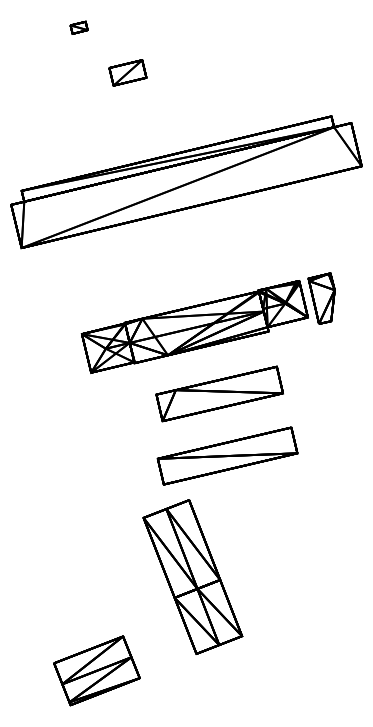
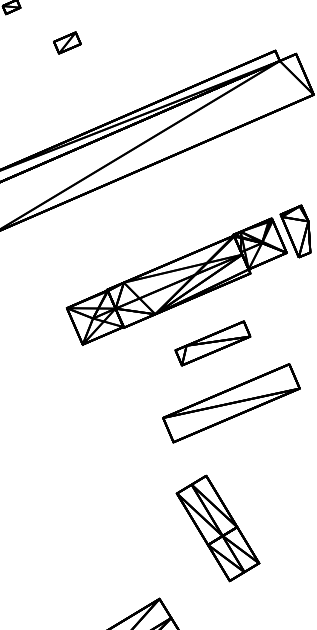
part: (127, 72) -> (66, 42), size x0.7
part: (219, 393) -> (212, 343), size x0.6
part: (192, 576) -> (217, 527), size x0.7

